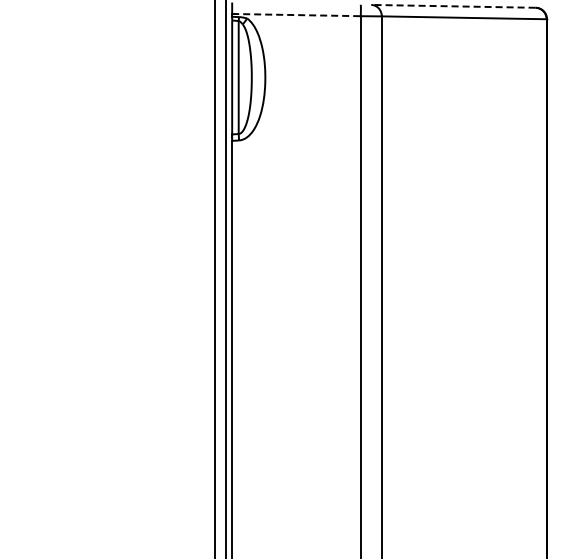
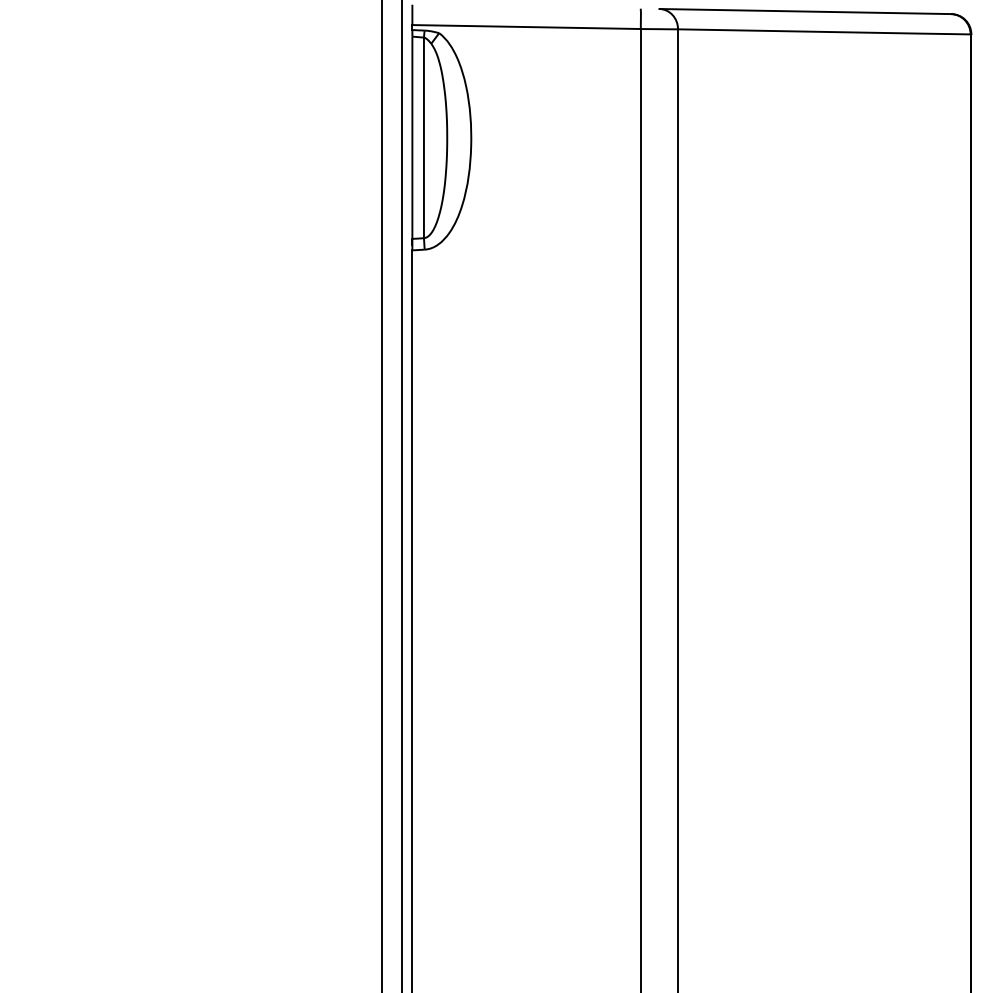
line: (452, 6) -> (803, 11), dashed -> solid
line: (296, 15) -> (526, 27), dashed -> solid

